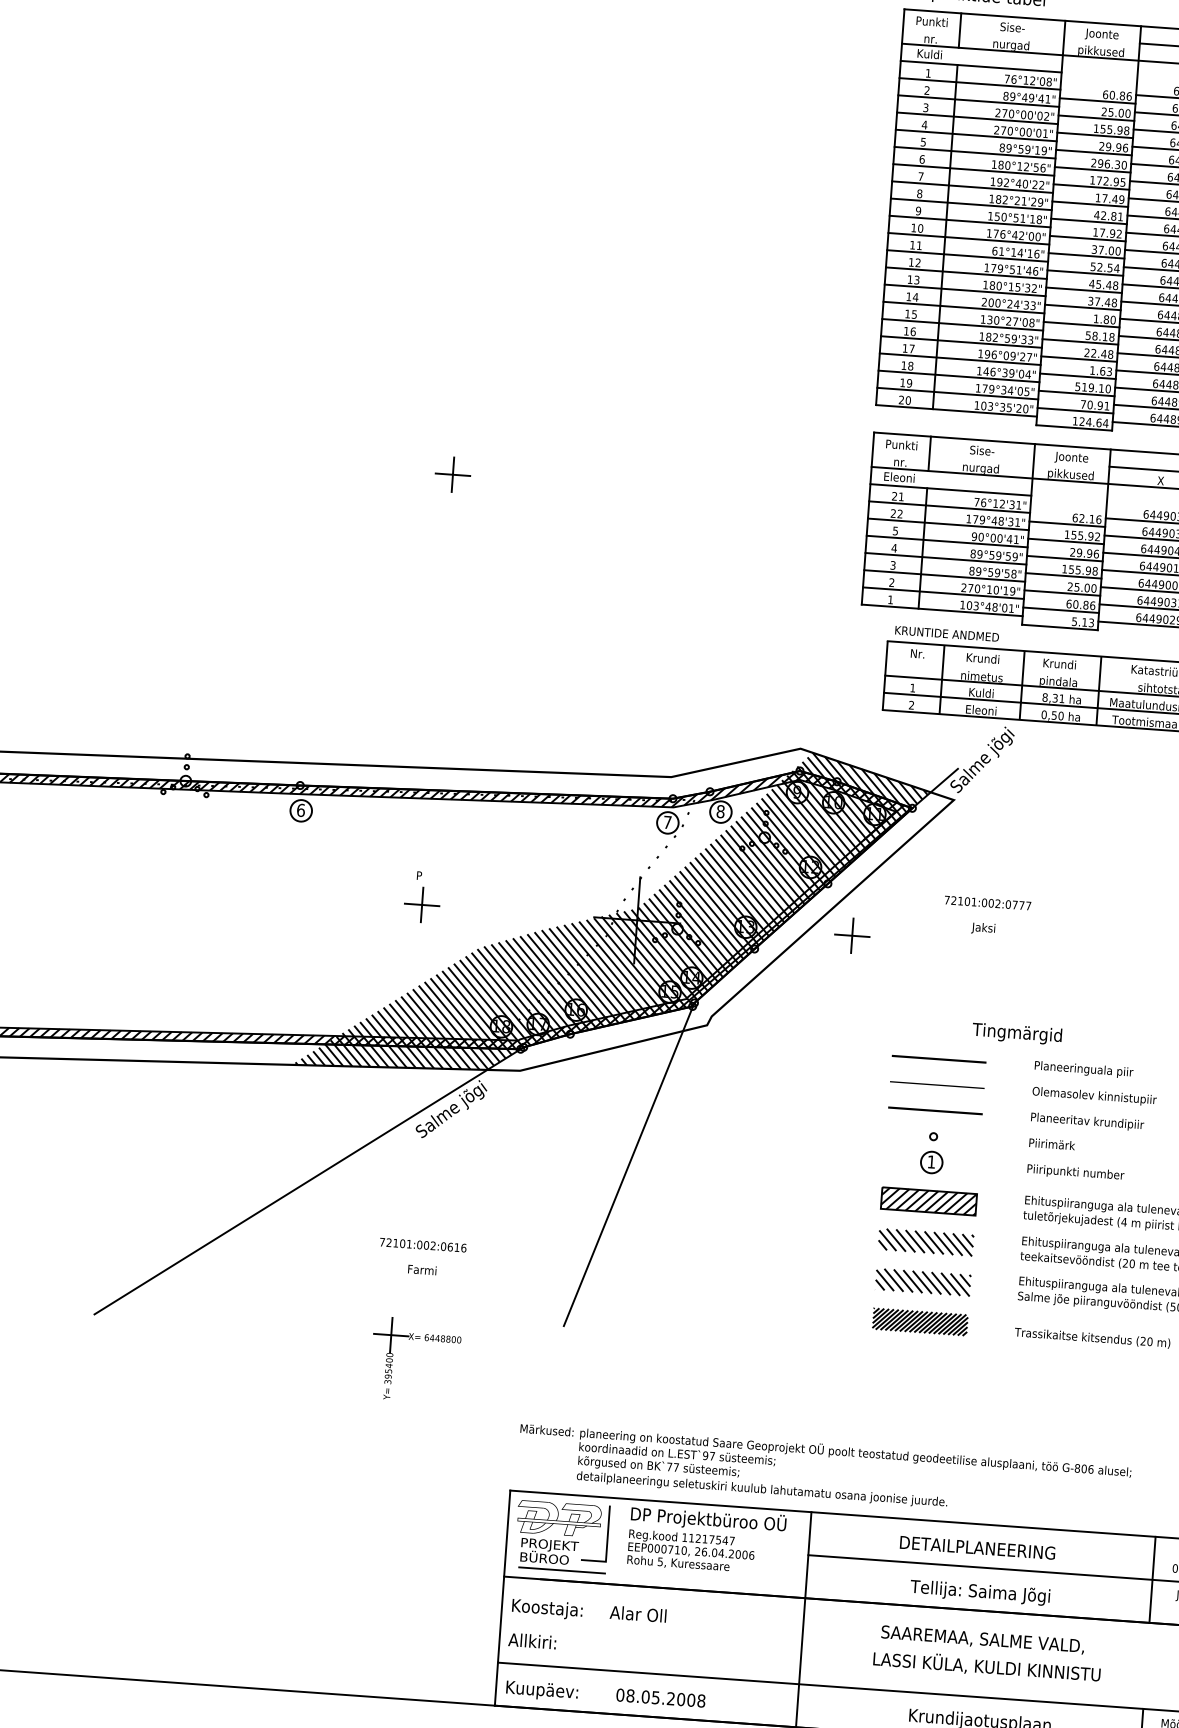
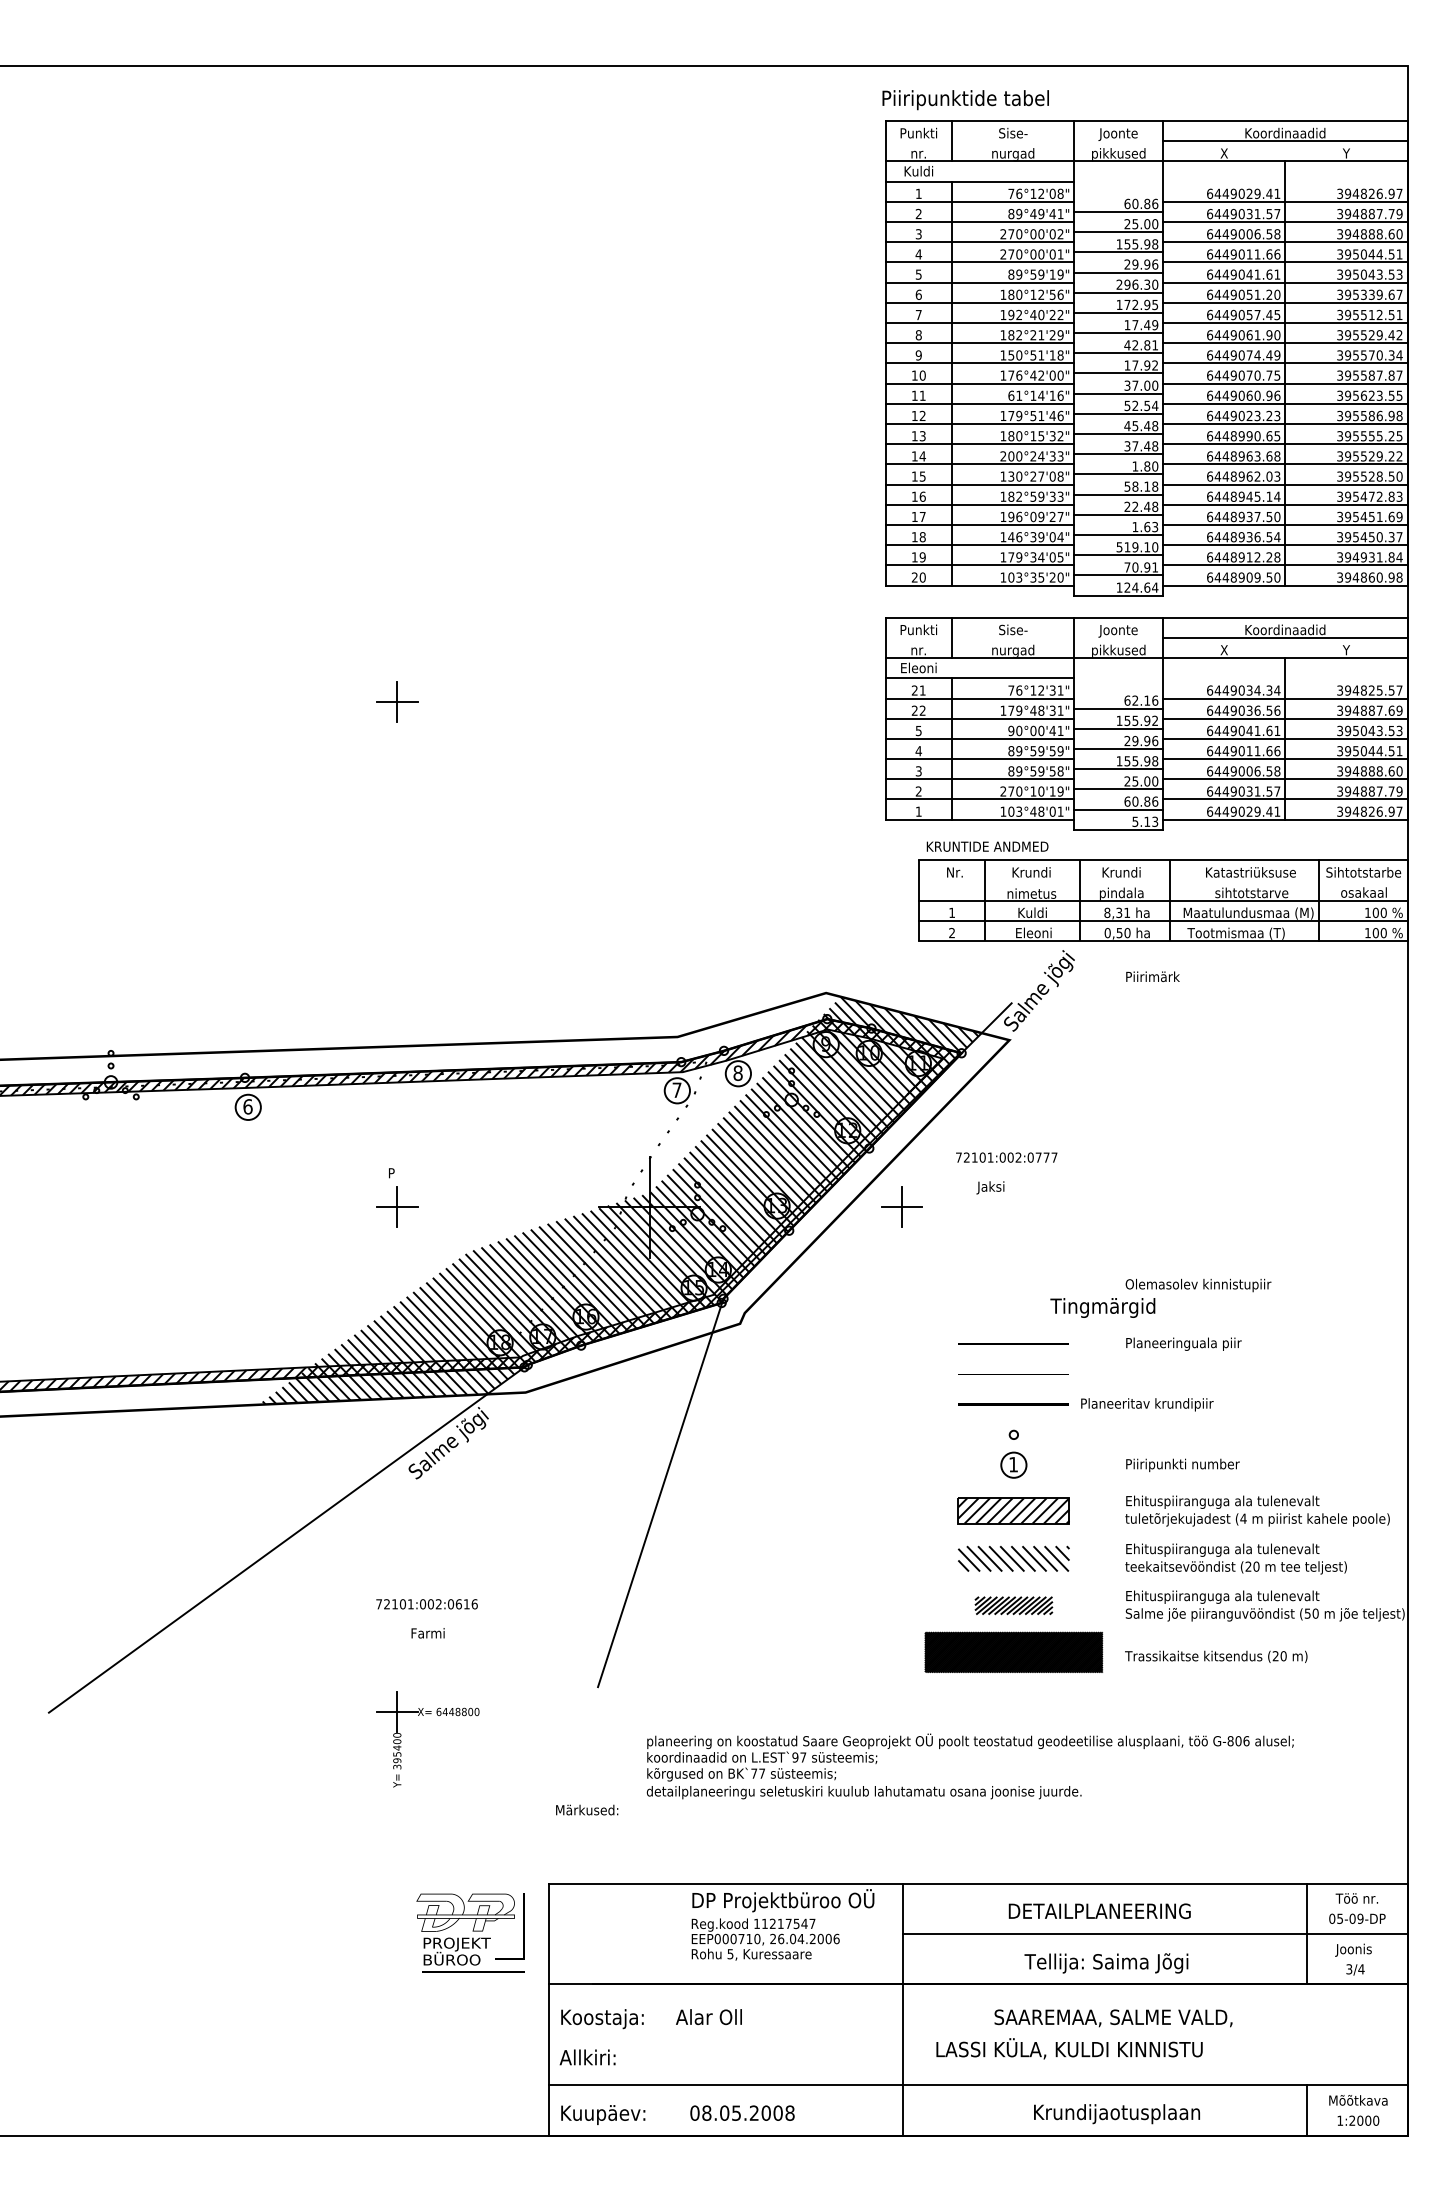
text: (987, 902) -> (1006, 1157), moved
text: (983, 928) -> (990, 1187), moved
text: (1094, 1096) -> (1198, 1285), moved
text: (1087, 1121) -> (1147, 1404), moved
text: (1051, 1143) -> (1152, 976), moved
part: (922, 1282) -> (1013, 1605), size x0.7
part: (919, 1322) -> (1013, 1652), size x1.6
text: (853, 1474) -> (969, 1766), moved
text: (562, 1536) -> (470, 1932), moved
text: (986, 1666) -> (1069, 2048), moved

